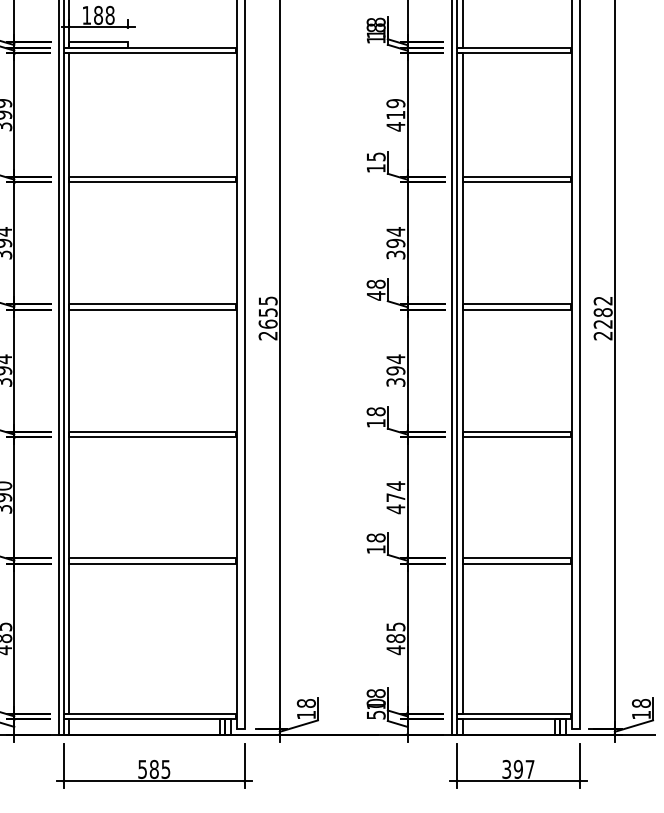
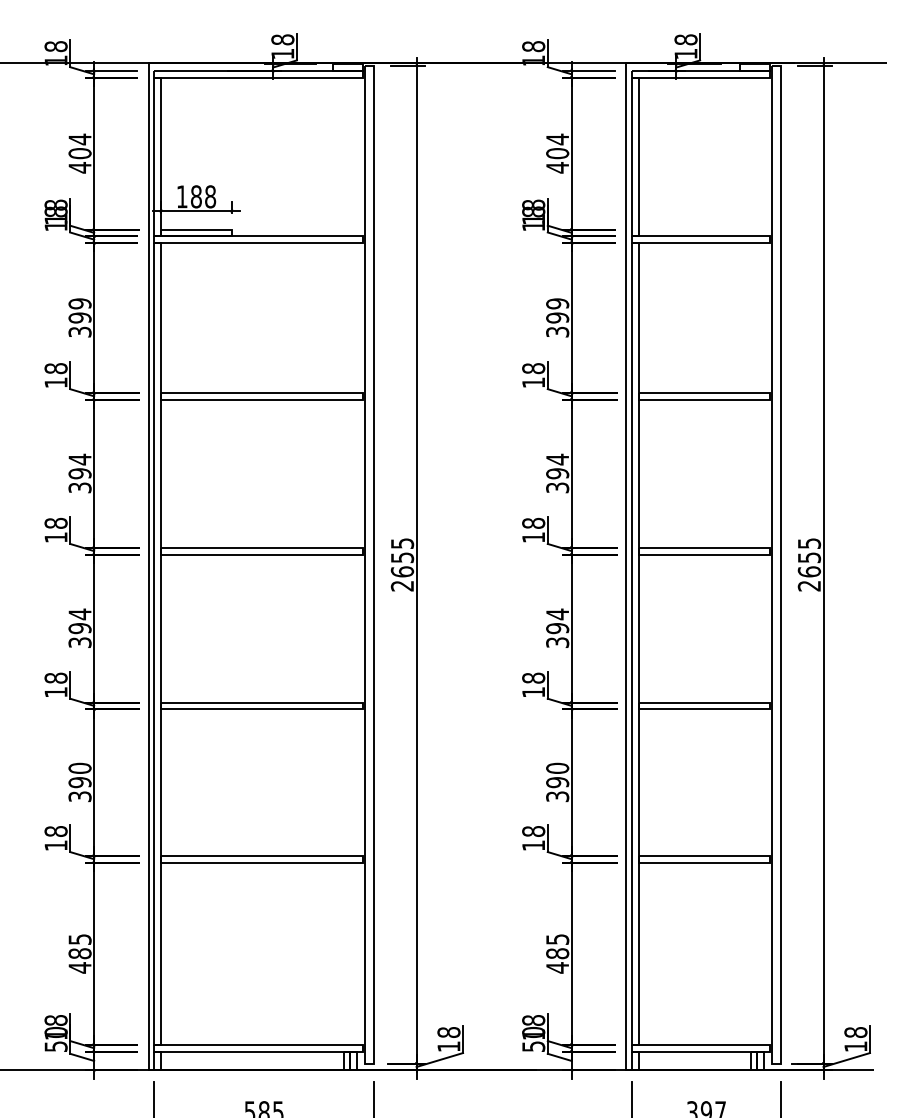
text: (395, 121) -> (557, 325), 419 -> 399
text: (376, 156) -> (533, 368), 15 -> 18
text: (376, 295) -> (533, 537), 48 -> 18
text: (603, 312) -> (809, 557), 2282 -> 2655
text: (395, 497) -> (557, 782), 474 -> 390

